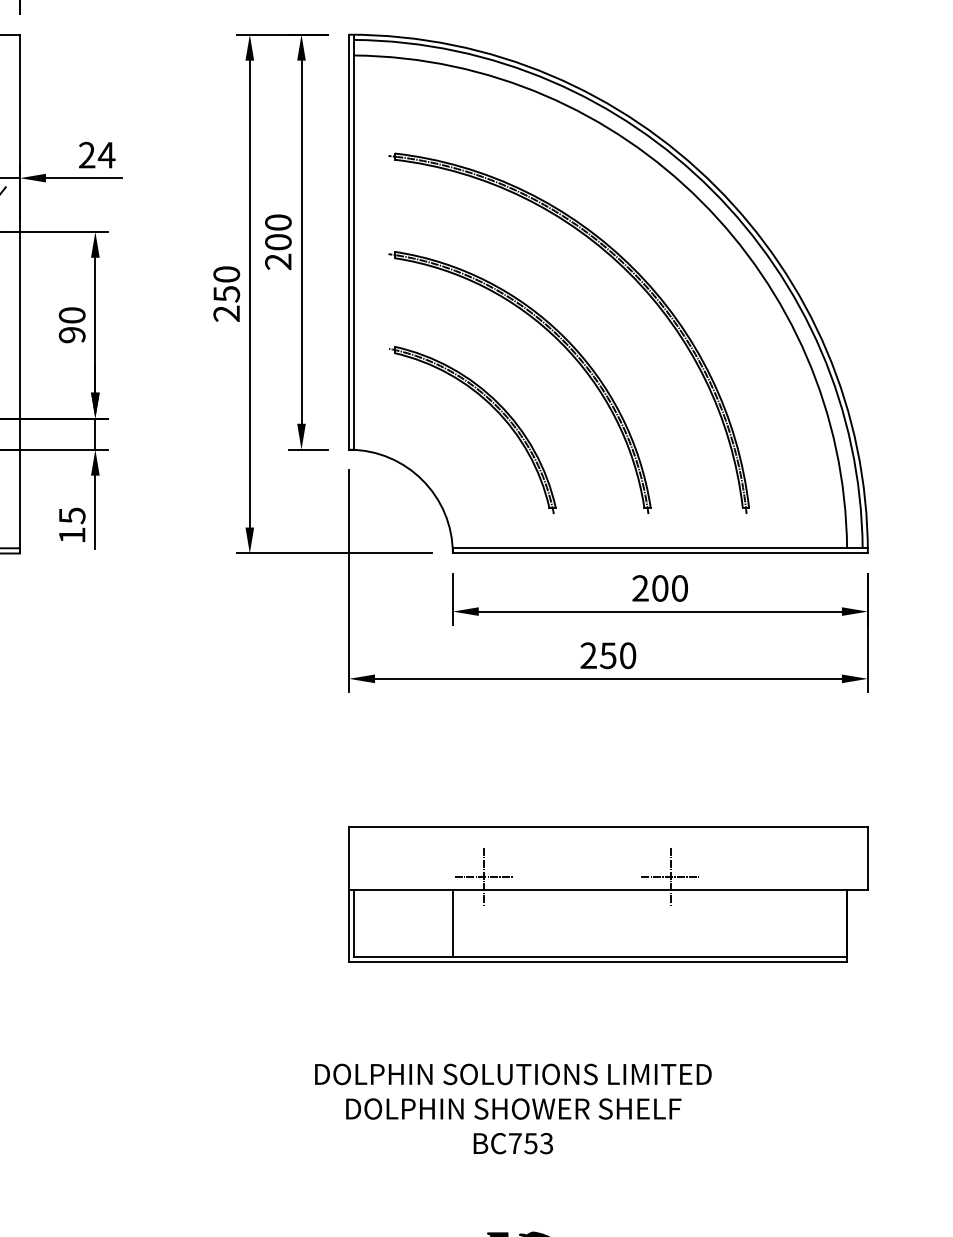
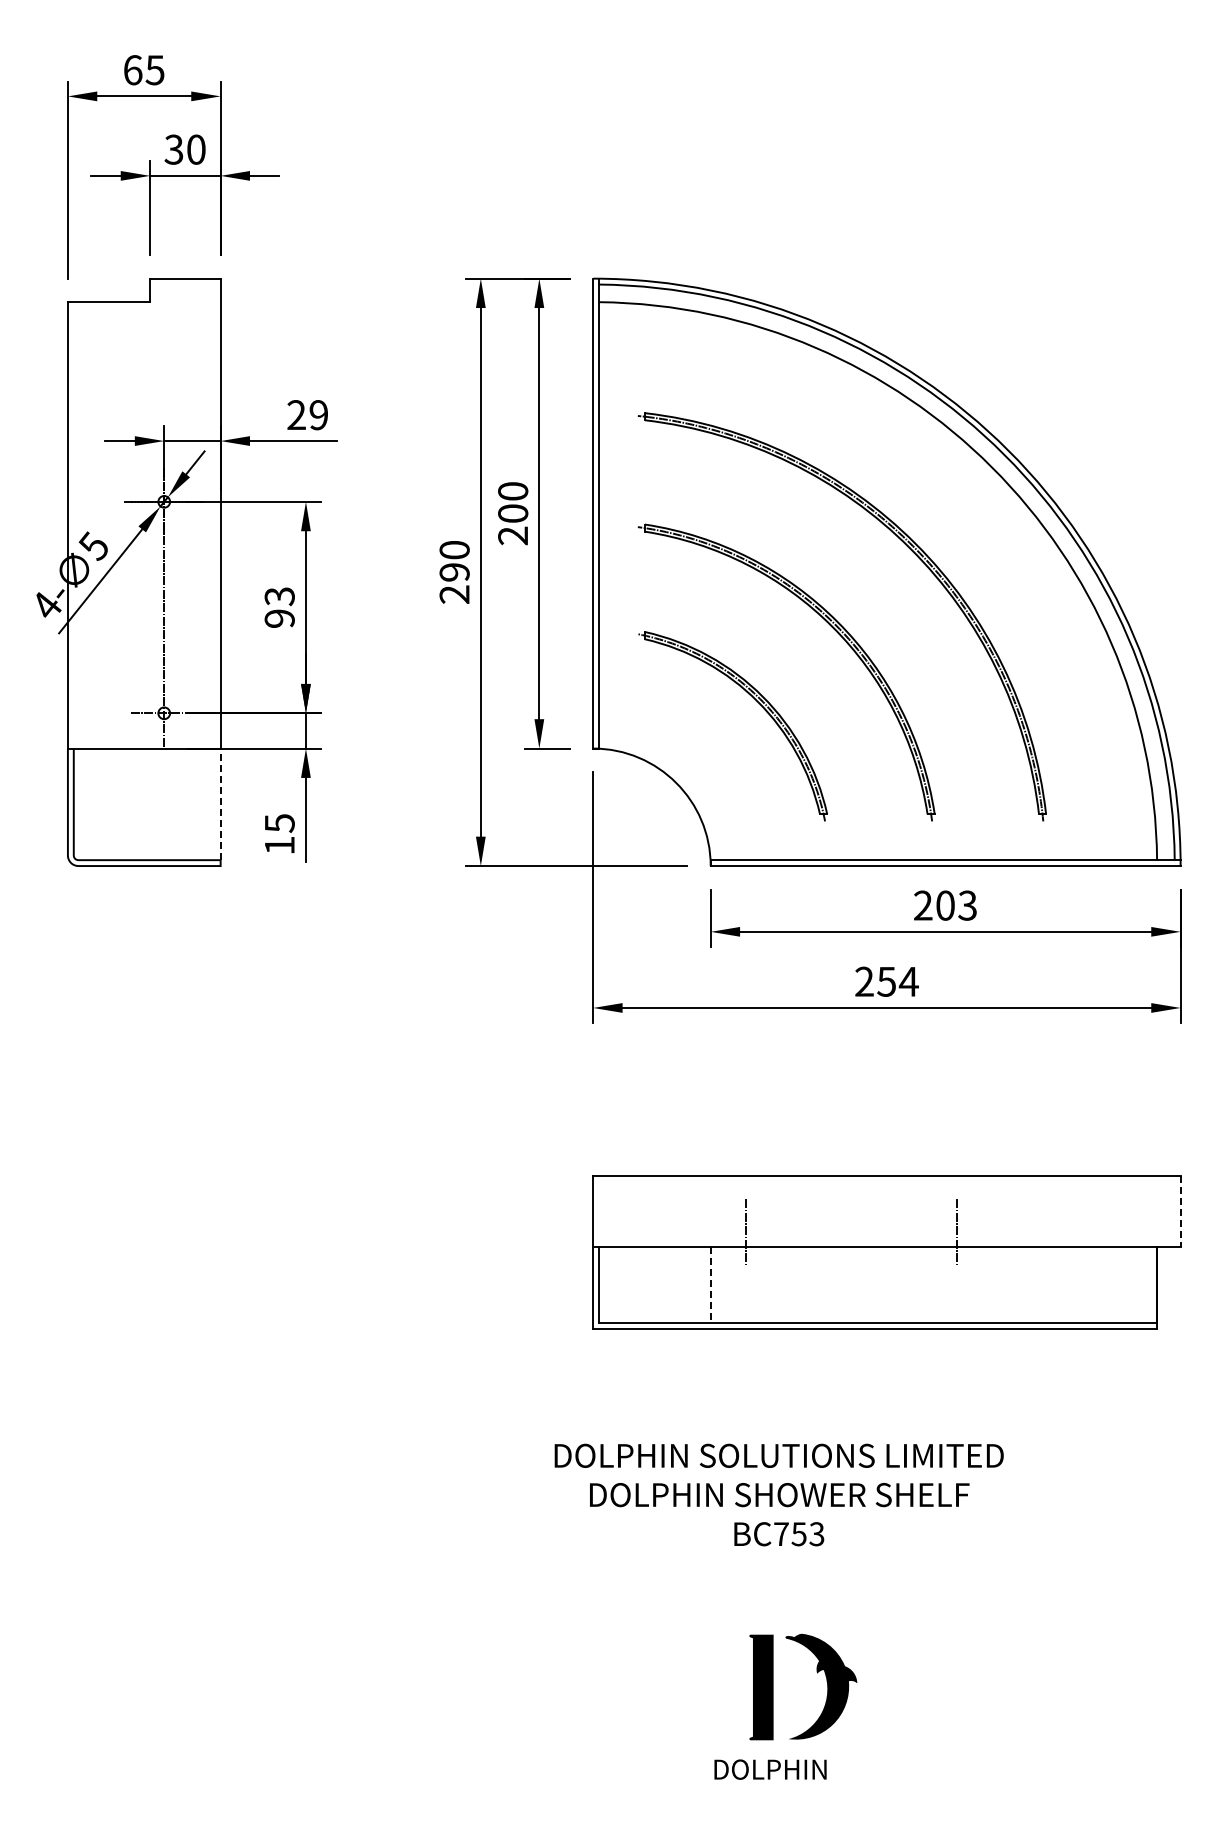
text: (106, 155) -> (318, 415), 24 -> 29
text: (226, 294) -> (454, 572), 250 -> 290
text: (72, 315) -> (279, 596), 90 -> 93
line: (19, 499) -> (220, 804), solid -> dashed
text: (679, 588) -> (967, 905), 200 -> 203
text: (627, 655) -> (908, 981), 250 -> 254
line: (867, 858) -> (1180, 1211), solid -> dashed
line: (483, 877) -> (745, 1232), removed
line: (670, 877) -> (957, 1232), removed
line: (452, 923) -> (710, 1285), solid -> dashed

